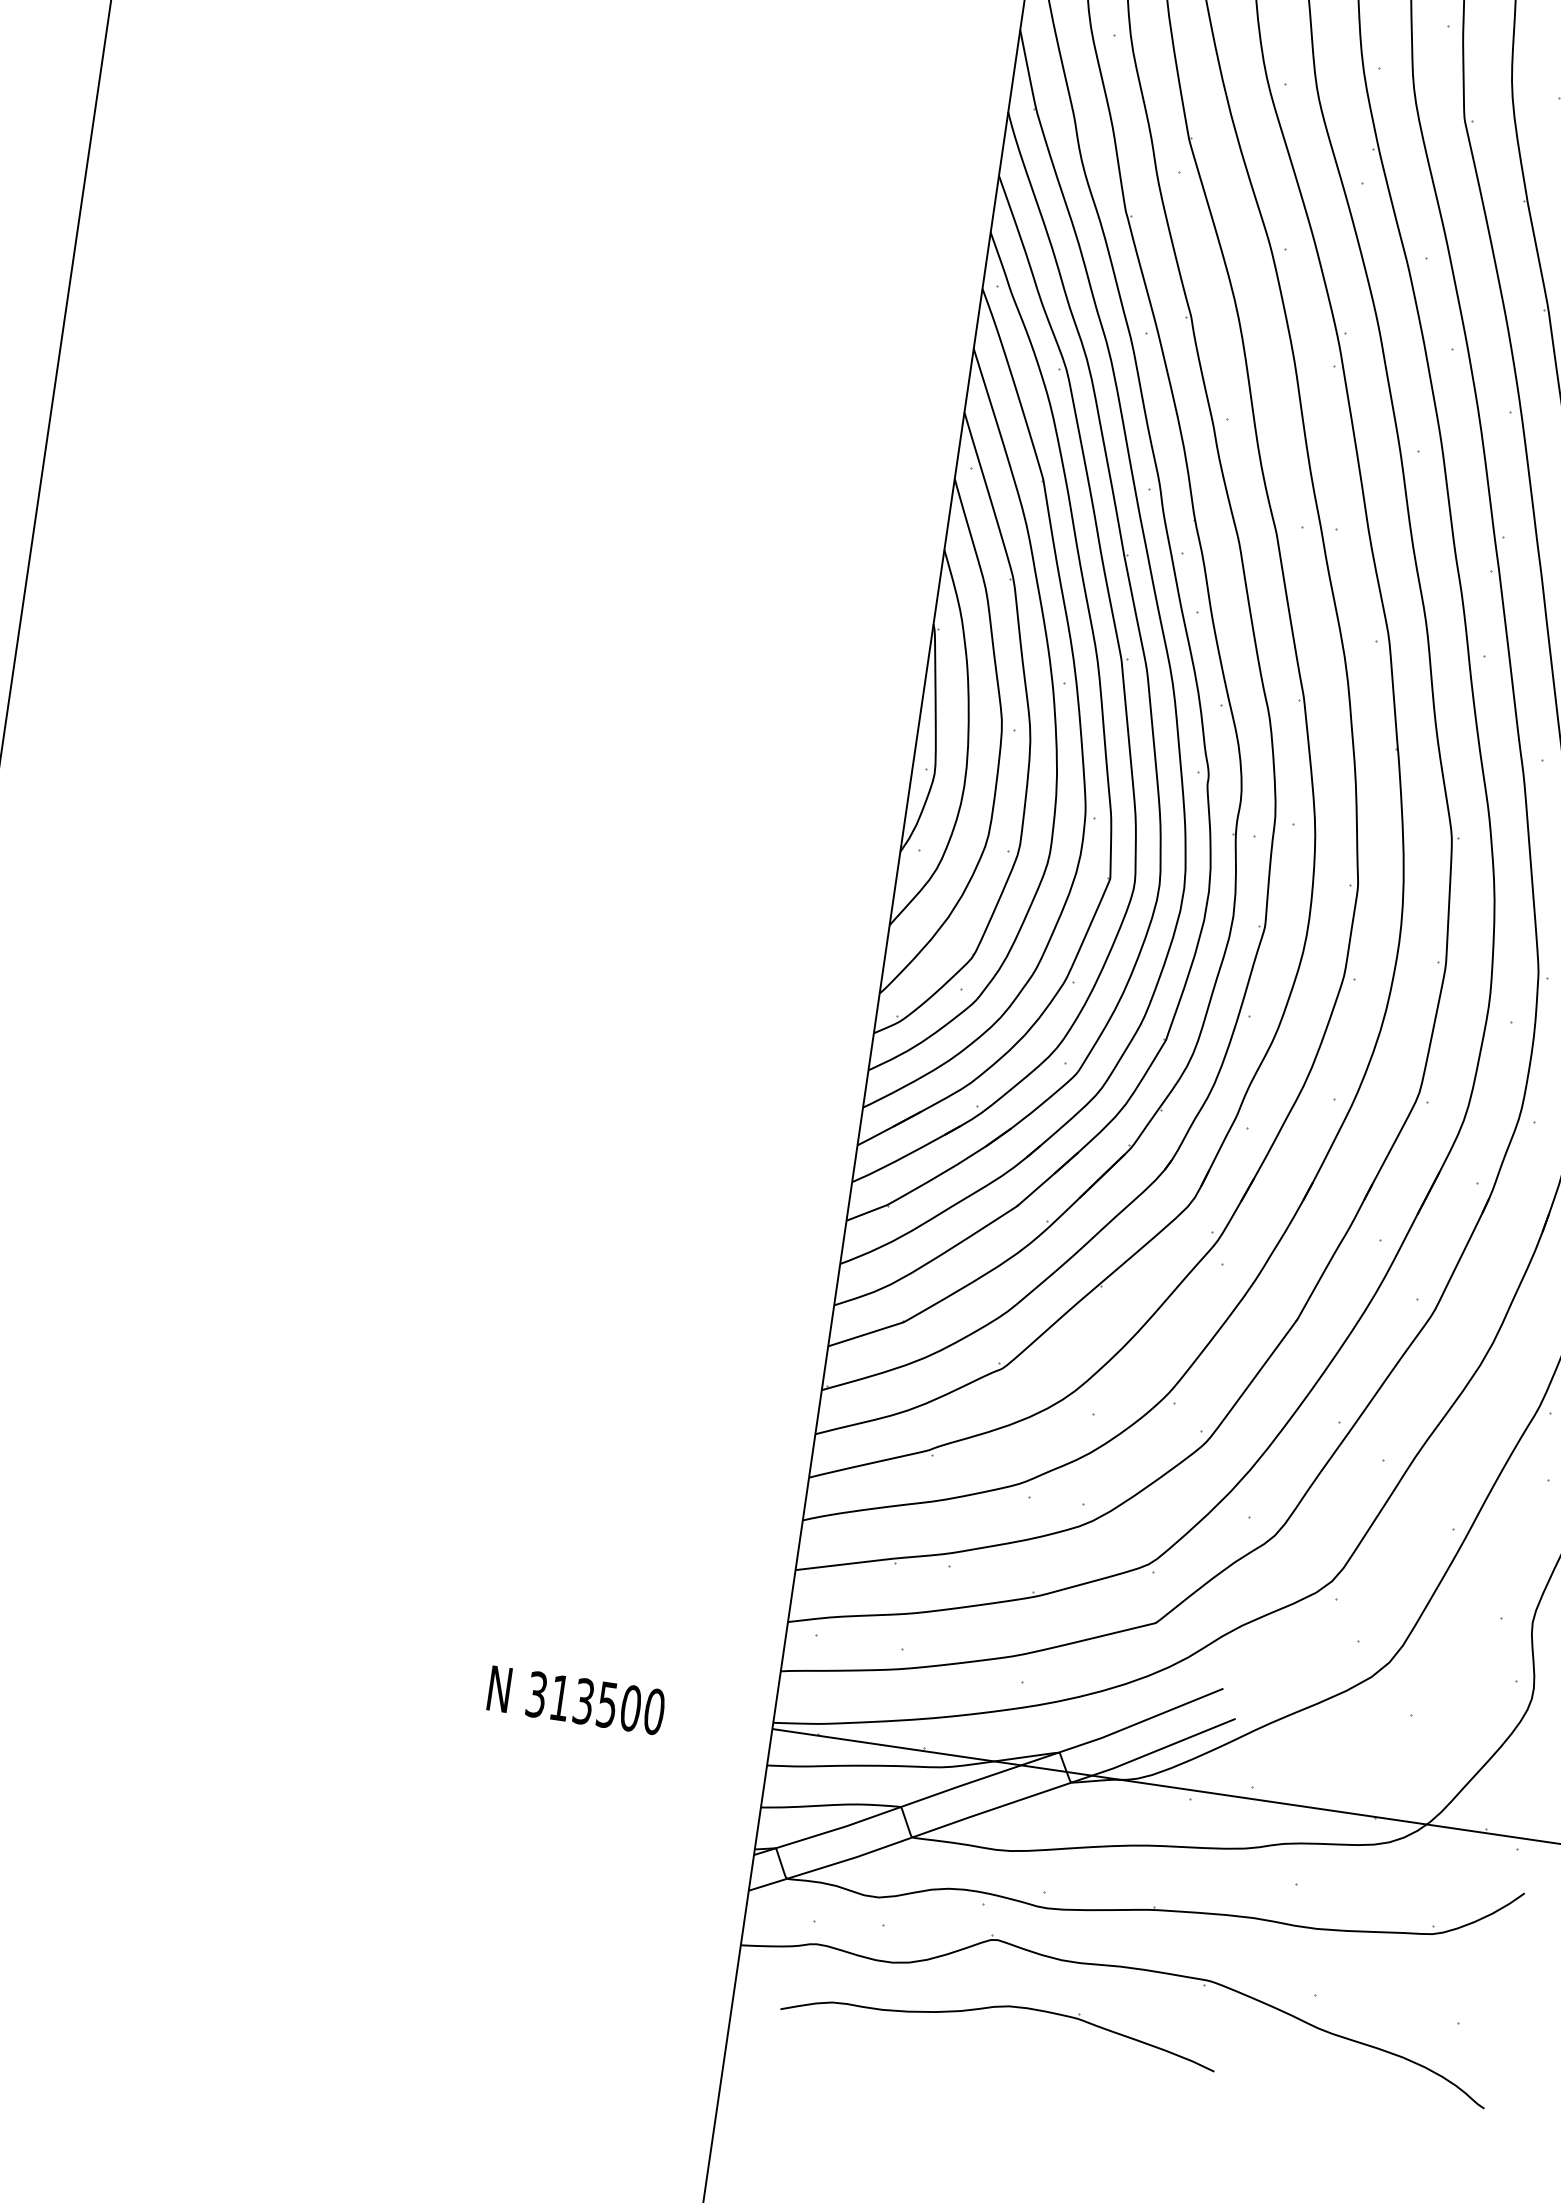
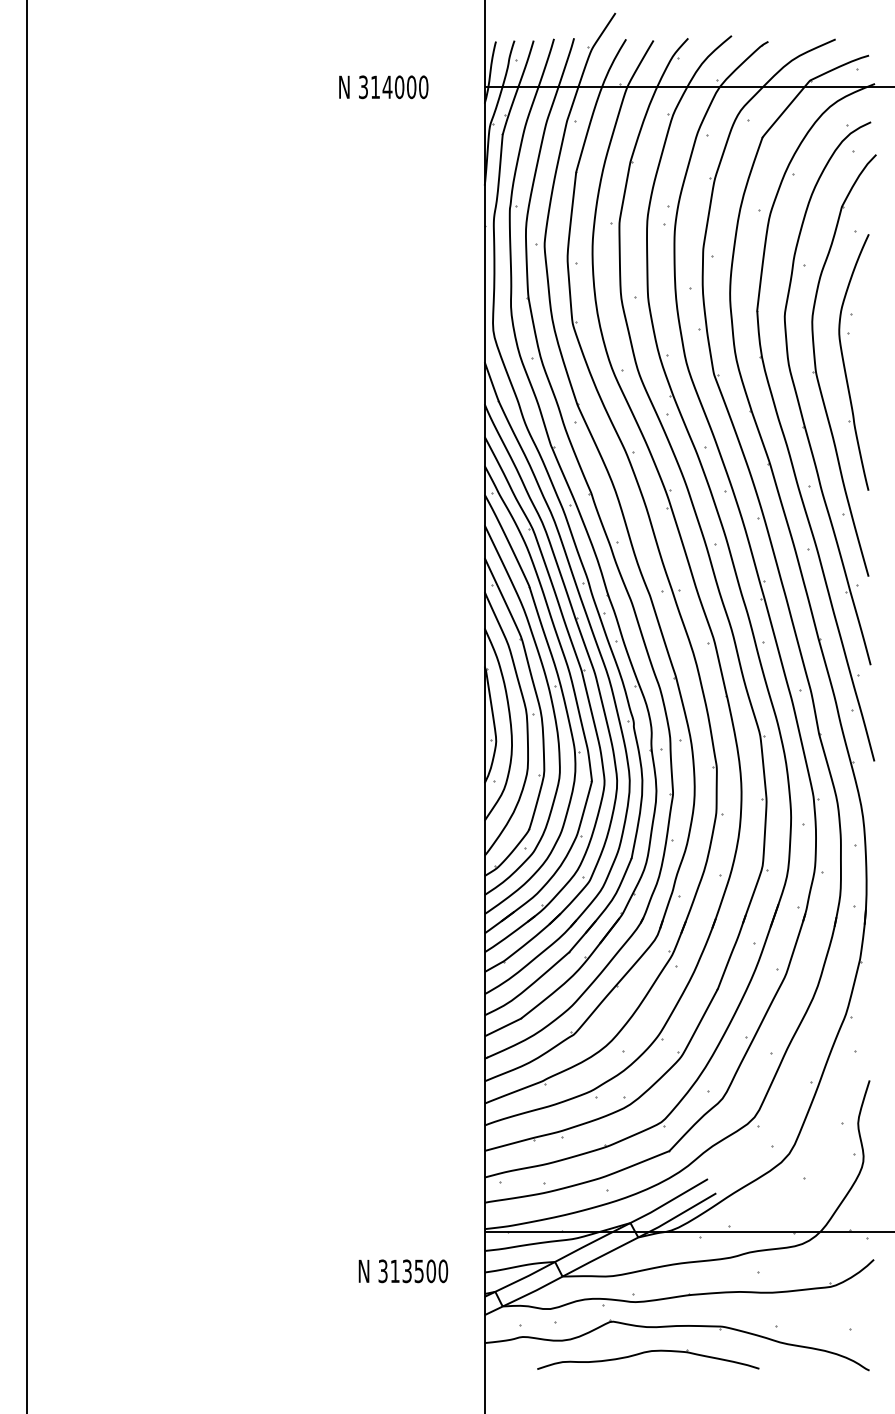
text: (576, 1700) -> (403, 1271), moved
part: (996, 2009) -> (645, 1353), moved

